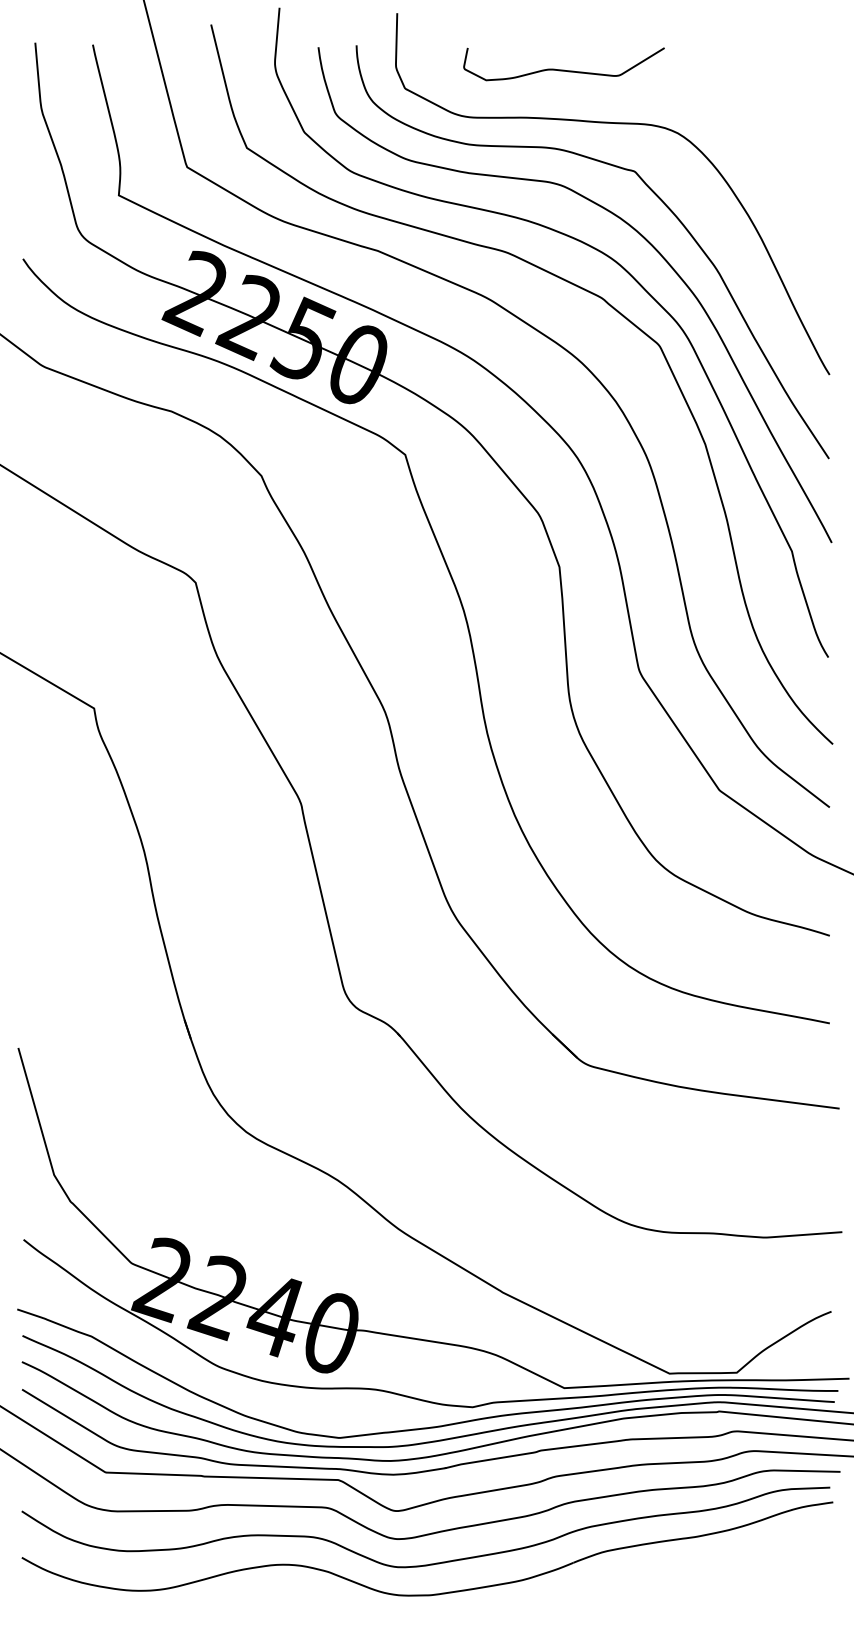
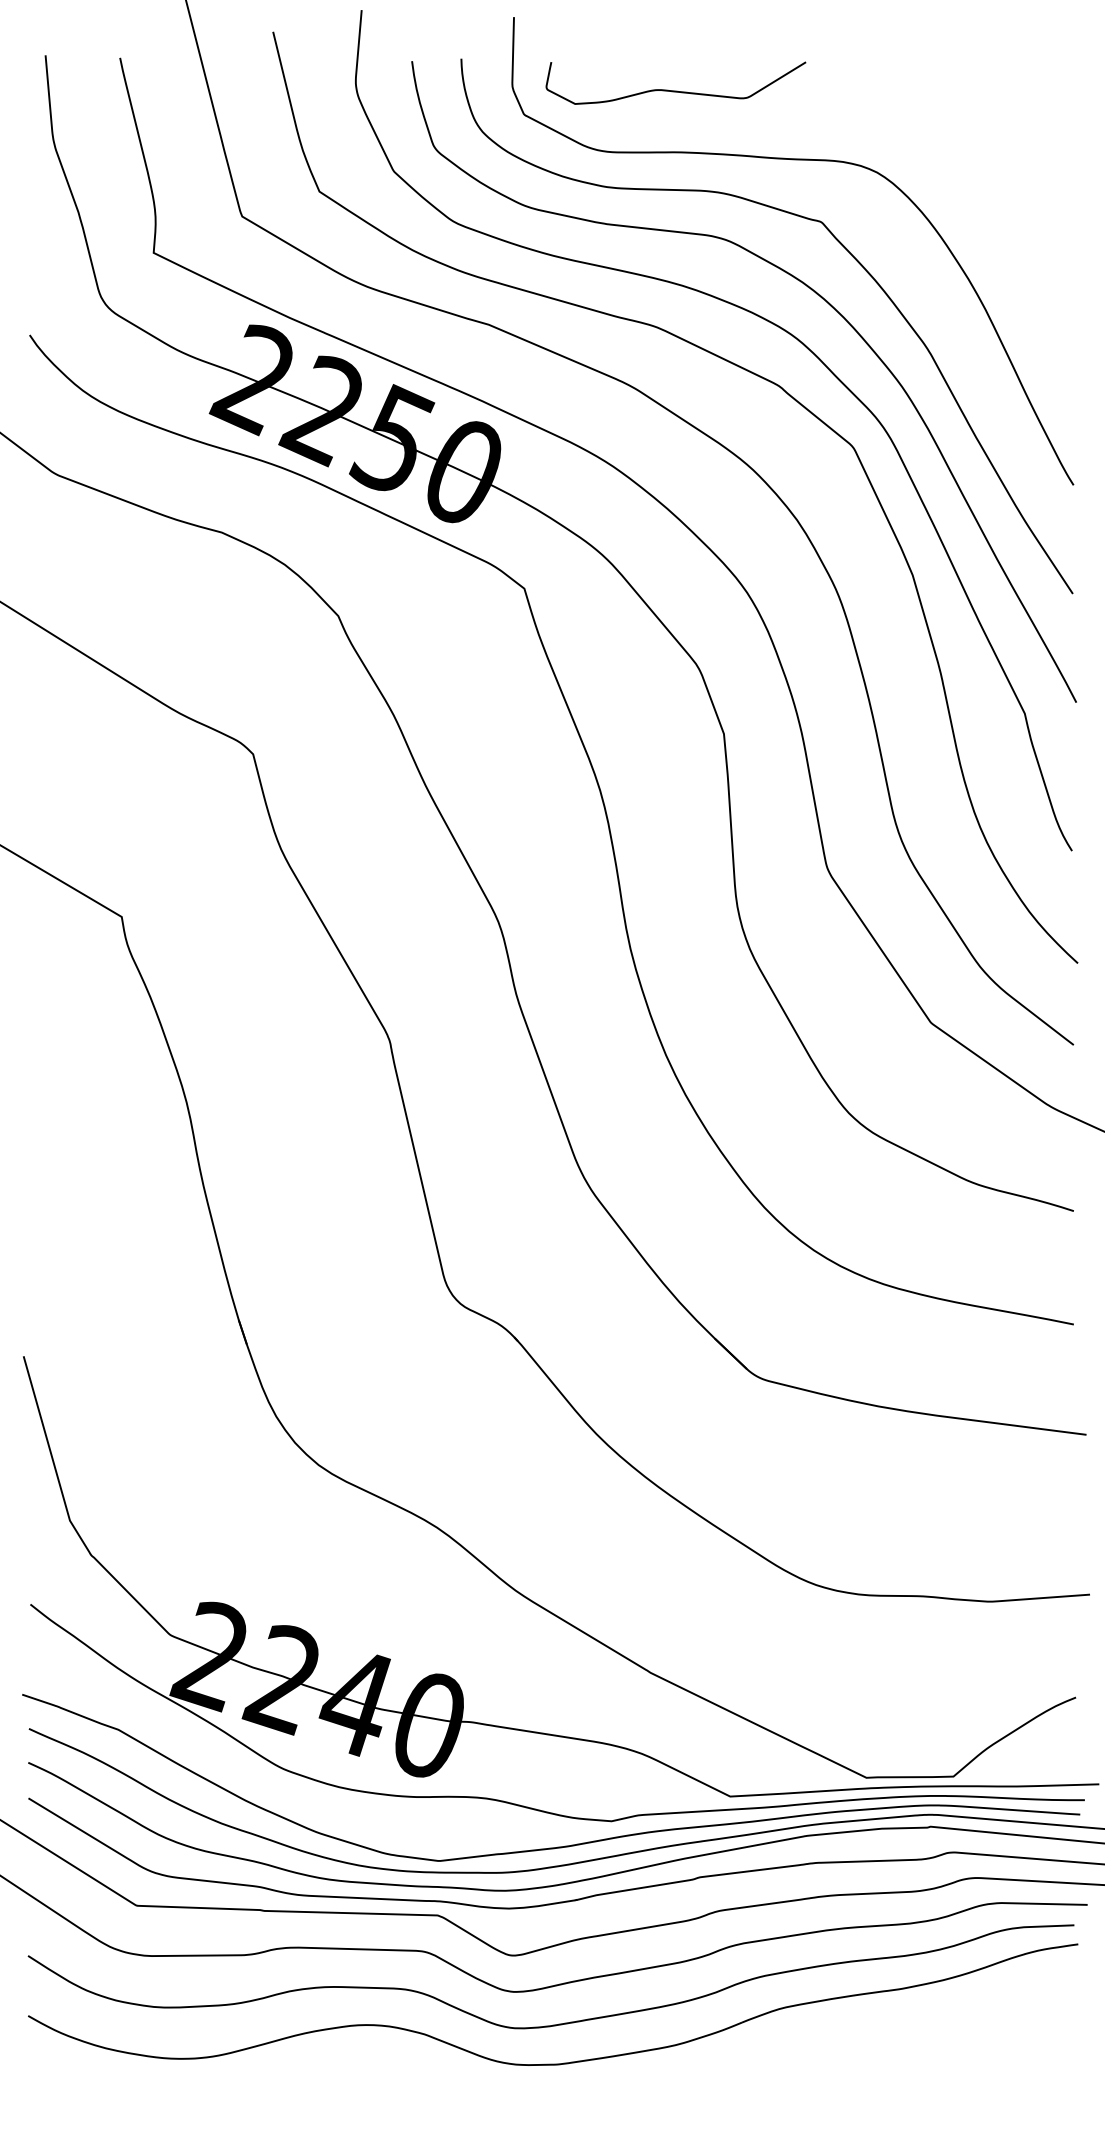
curve: (563, 69) -> (675, 90), moved

